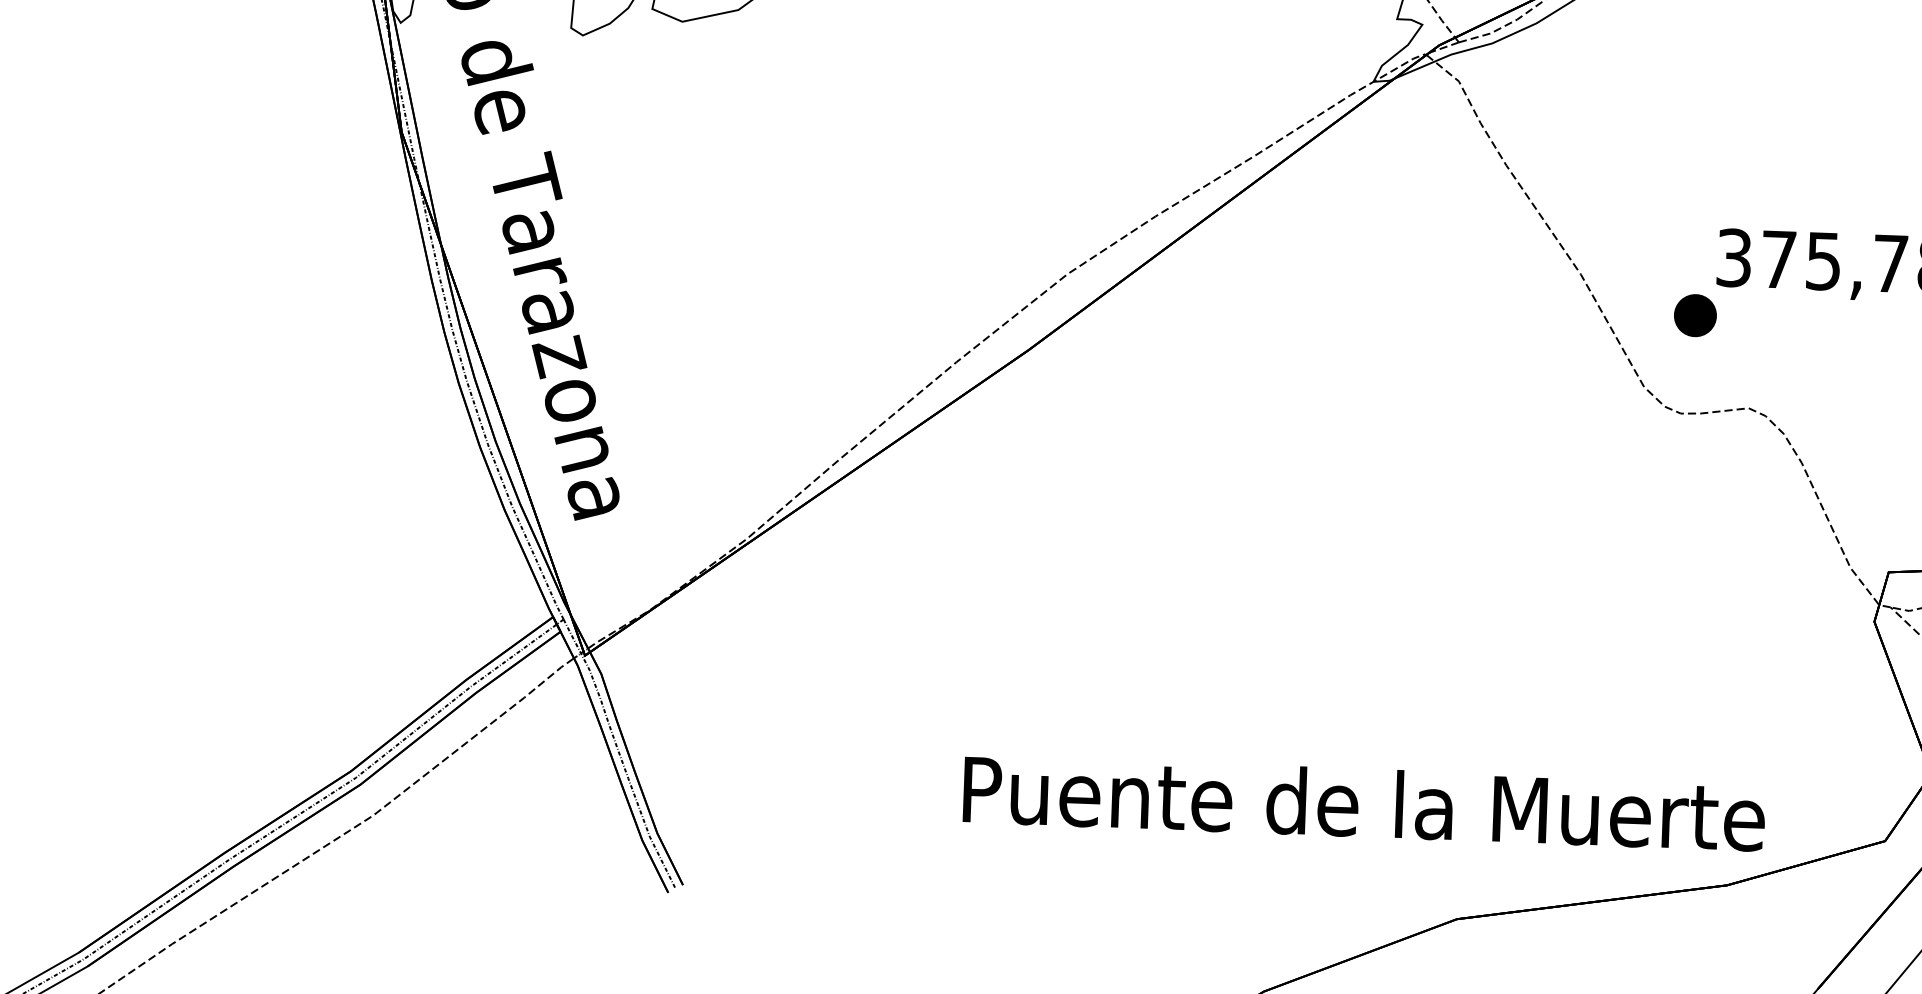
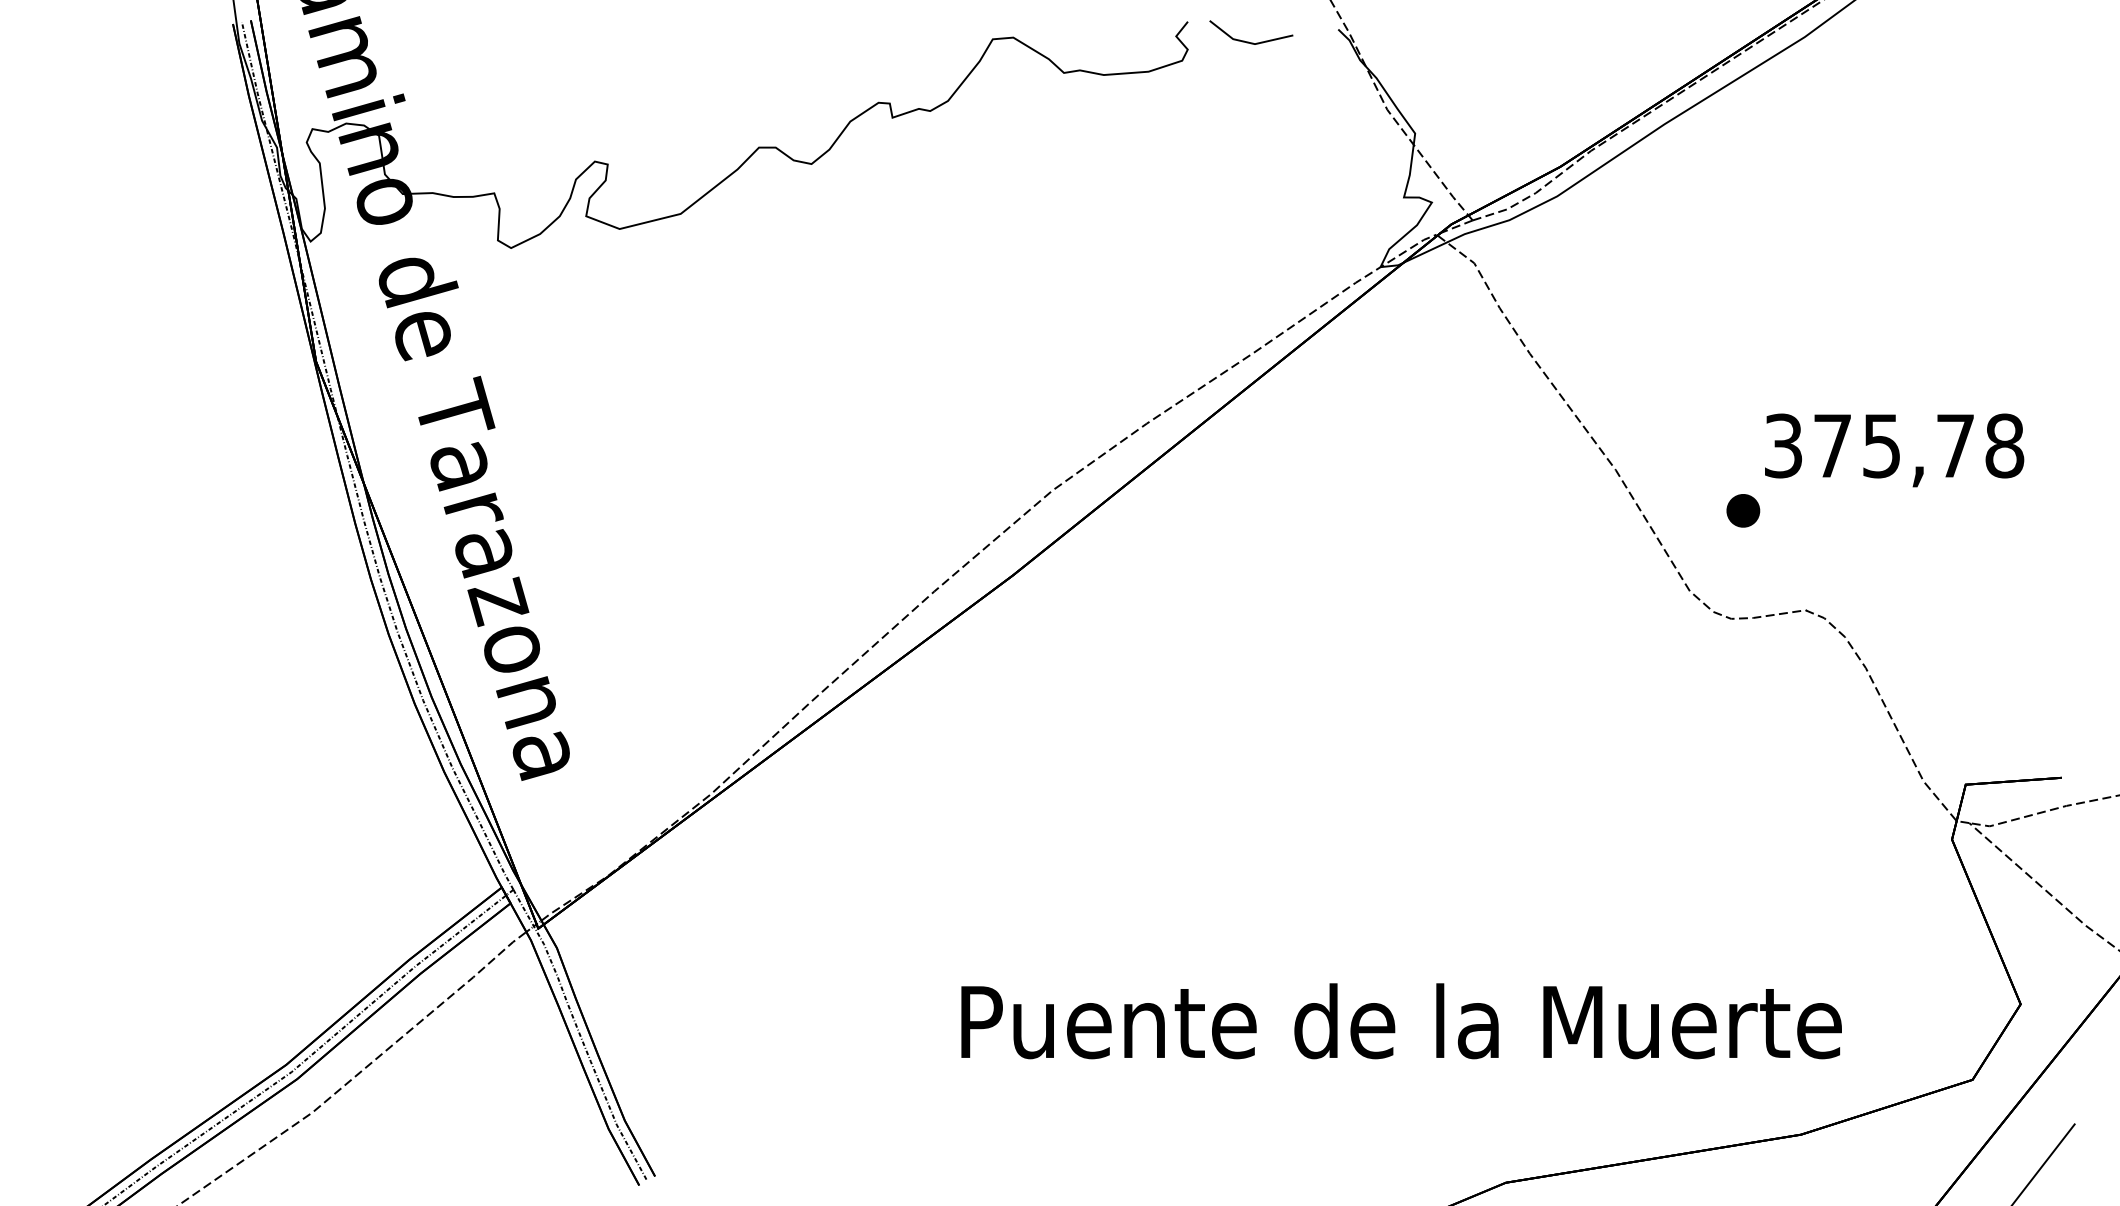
part: (1695, 315) -> (1743, 510), size x0.71
text: (1364, 803) -> (1401, 1021), moved

